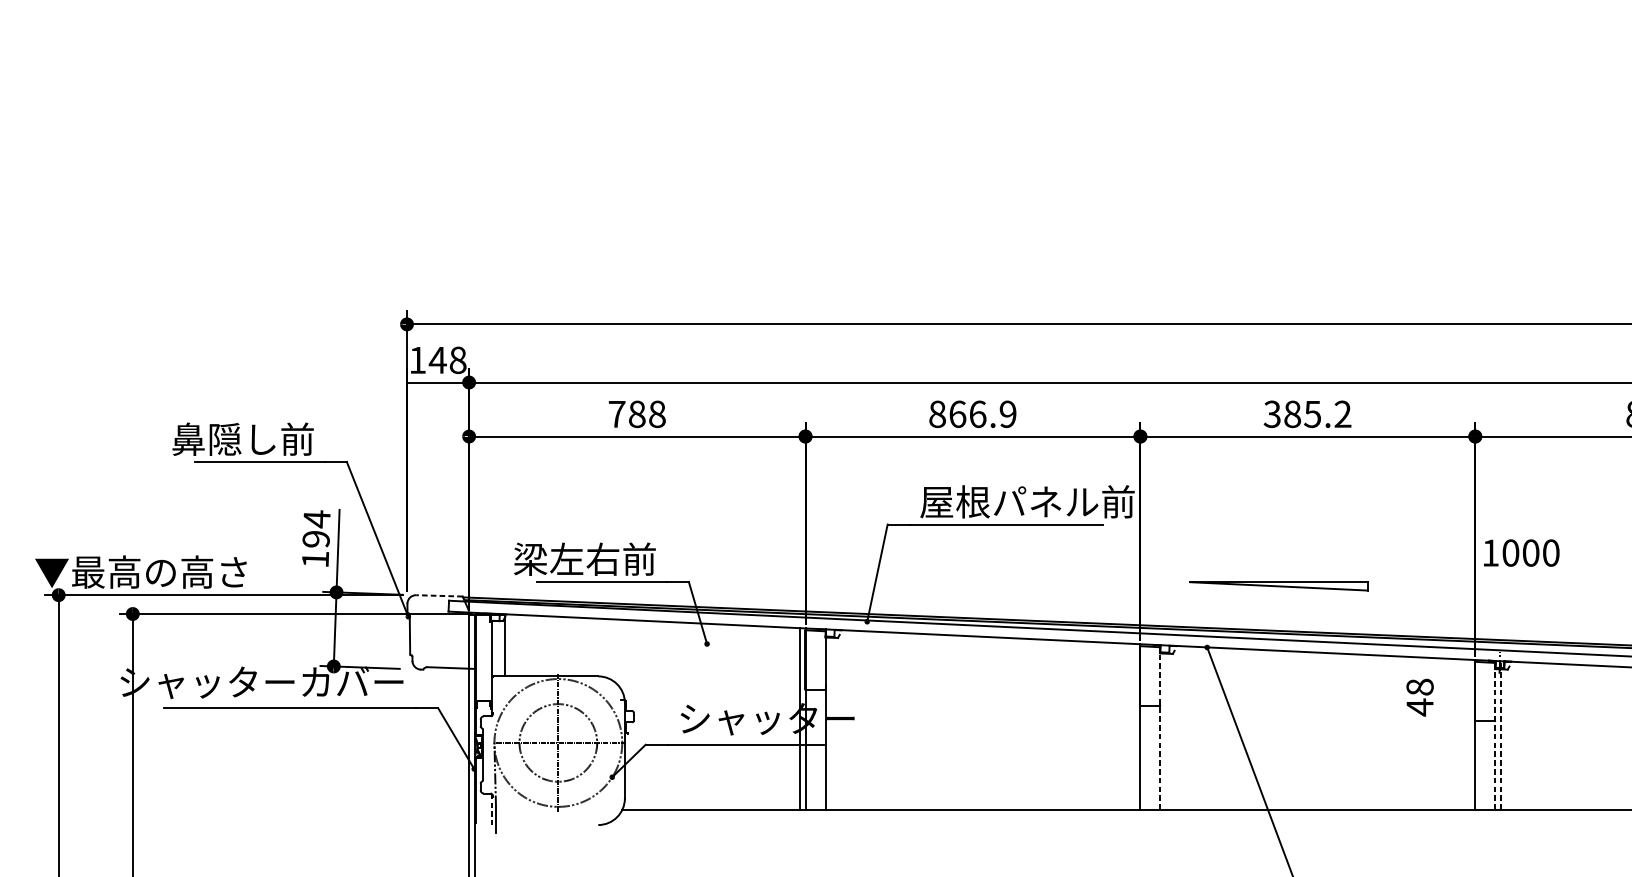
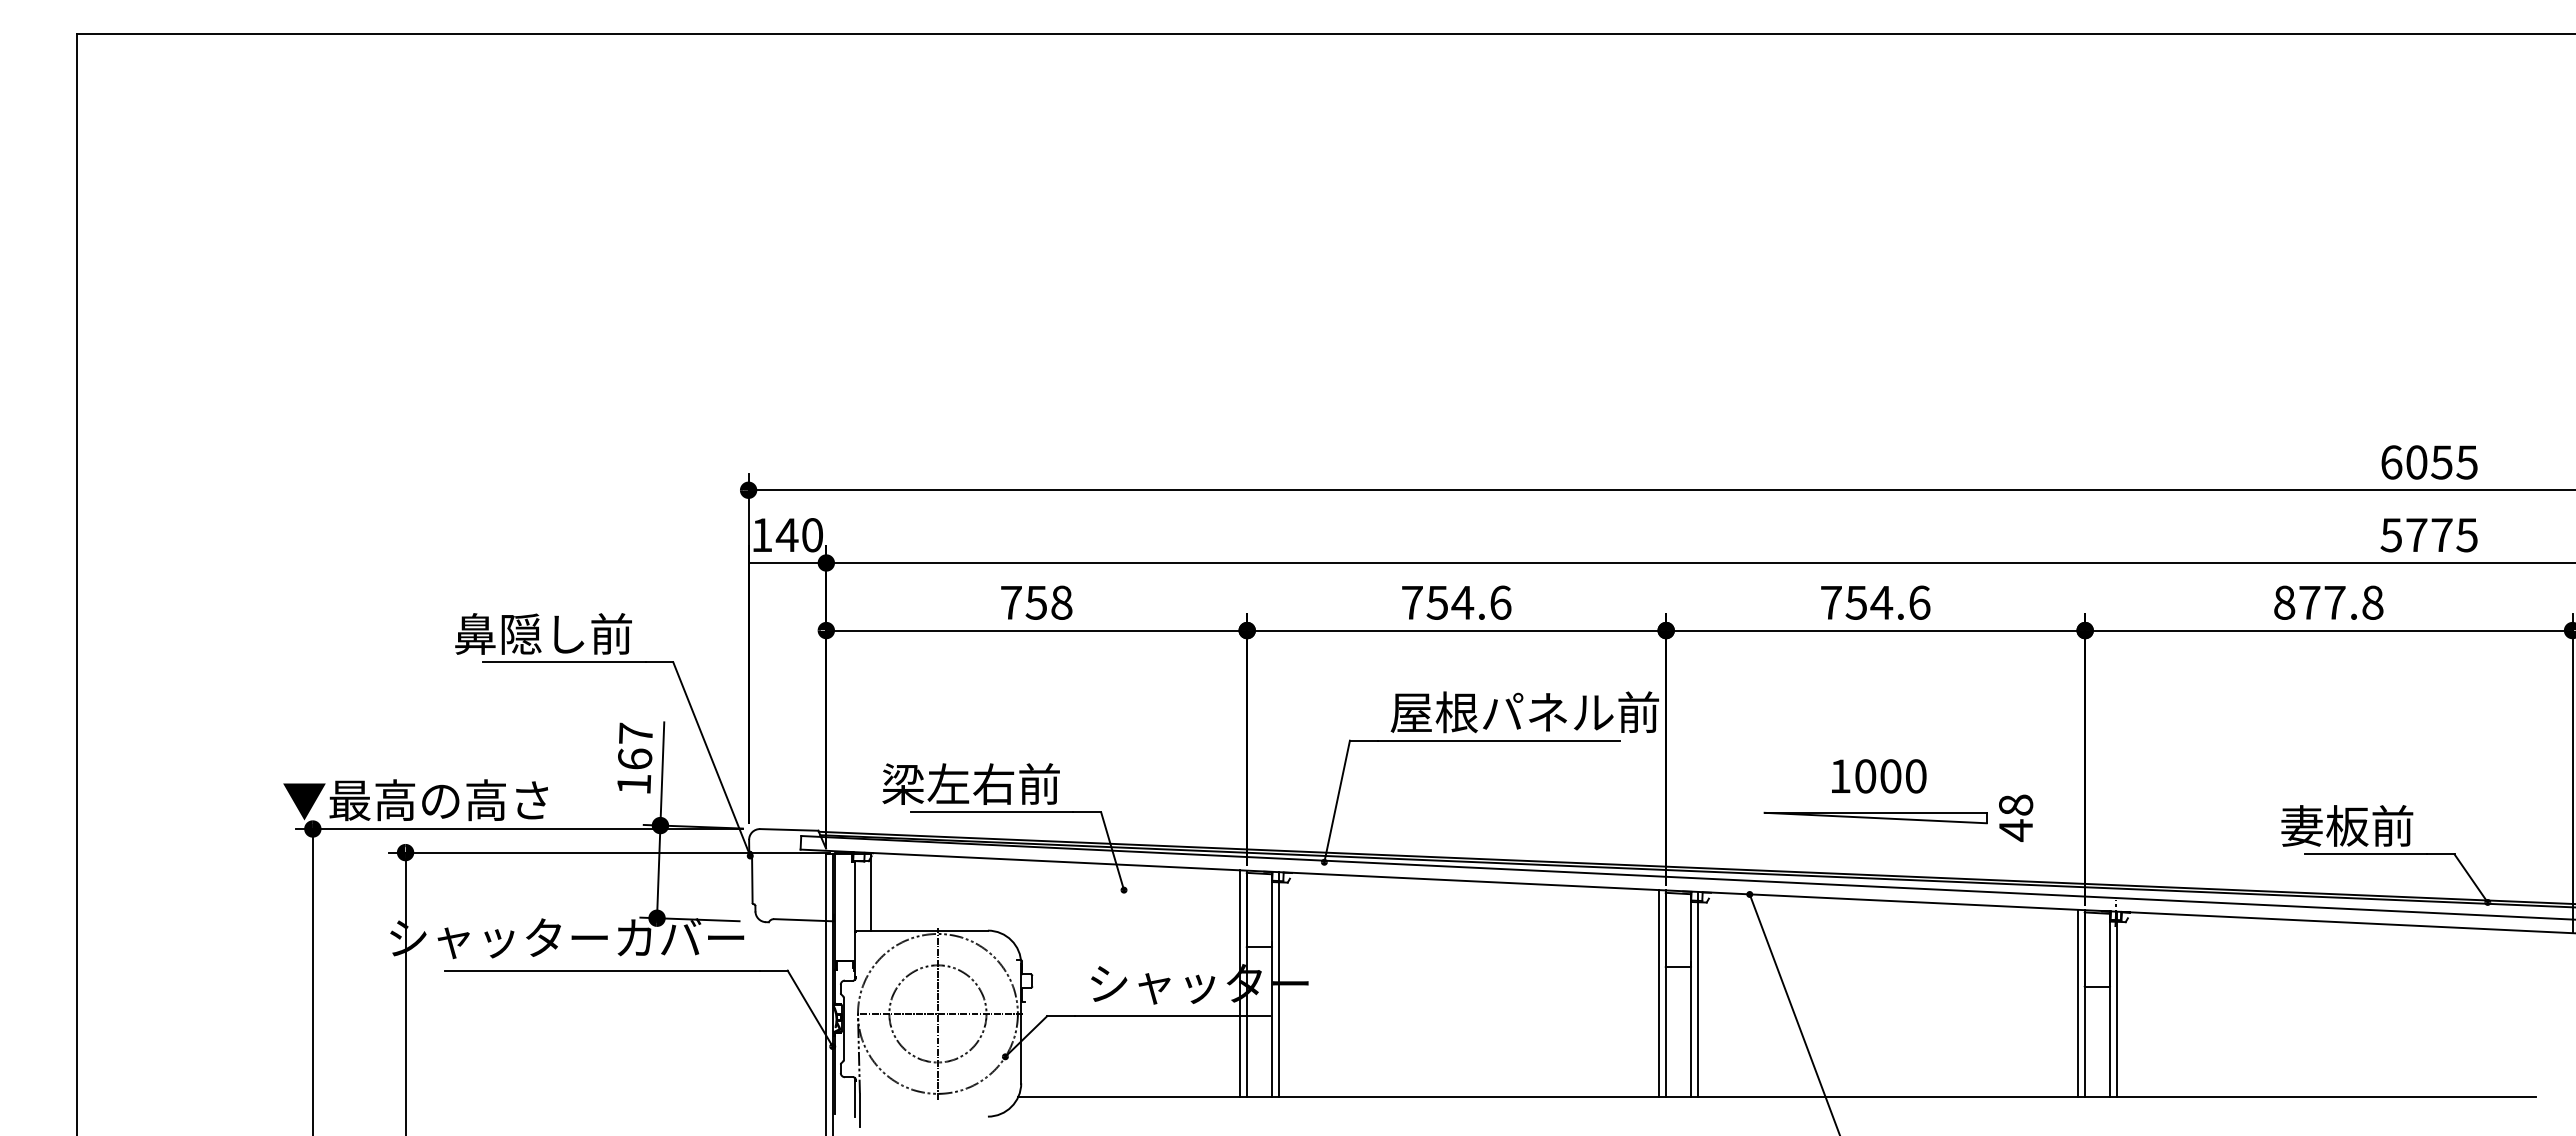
text: (458, 360) -> (812, 535), 148 -> 140
text: (637, 414) -> (1036, 602), 788 -> 758
text: (972, 414) -> (1456, 602), 866.9 -> 754.6
text: (1307, 414) -> (1875, 602), 385.2 -> 754.6
text: (315, 528) -> (634, 745), 194 -> 167
text: (1521, 553) -> (1879, 776), moved
part: (1278, 585) -> (1875, 817), moved
line: (438, 595) -> (788, 829), dashed -> solid
text: (1420, 697) -> (2016, 817), moved
line: (831, 719) -> (1279, 984), added
line: (1135, 726) -> (1659, 993), added
line: (1160, 727) -> (1691, 994), dashed -> solid
line: (1166, 727) -> (1698, 994), added
line: (1469, 734) -> (2078, 1003), added
line: (1495, 734) -> (2110, 1003), dashed -> solid
line: (1501, 735) -> (2117, 1004), dashed -> solid
line: (491, 809) -> (854, 1097), dashed -> solid

